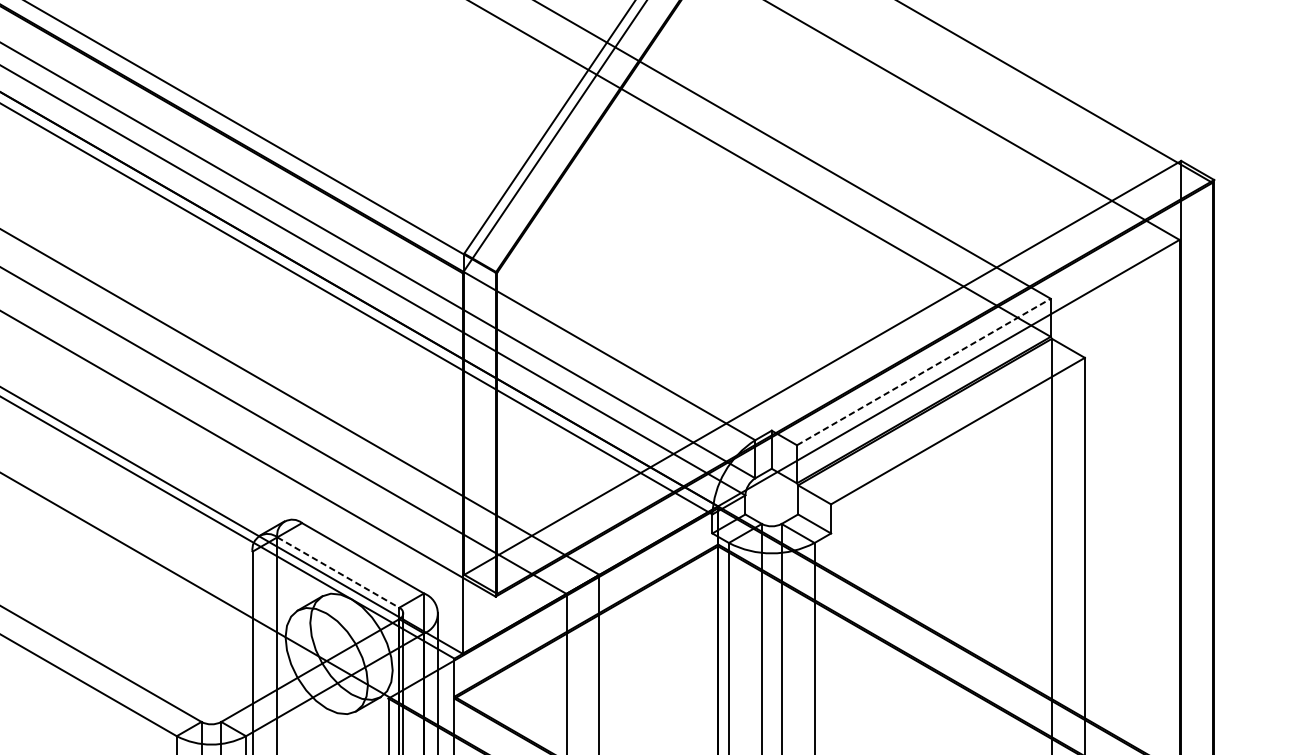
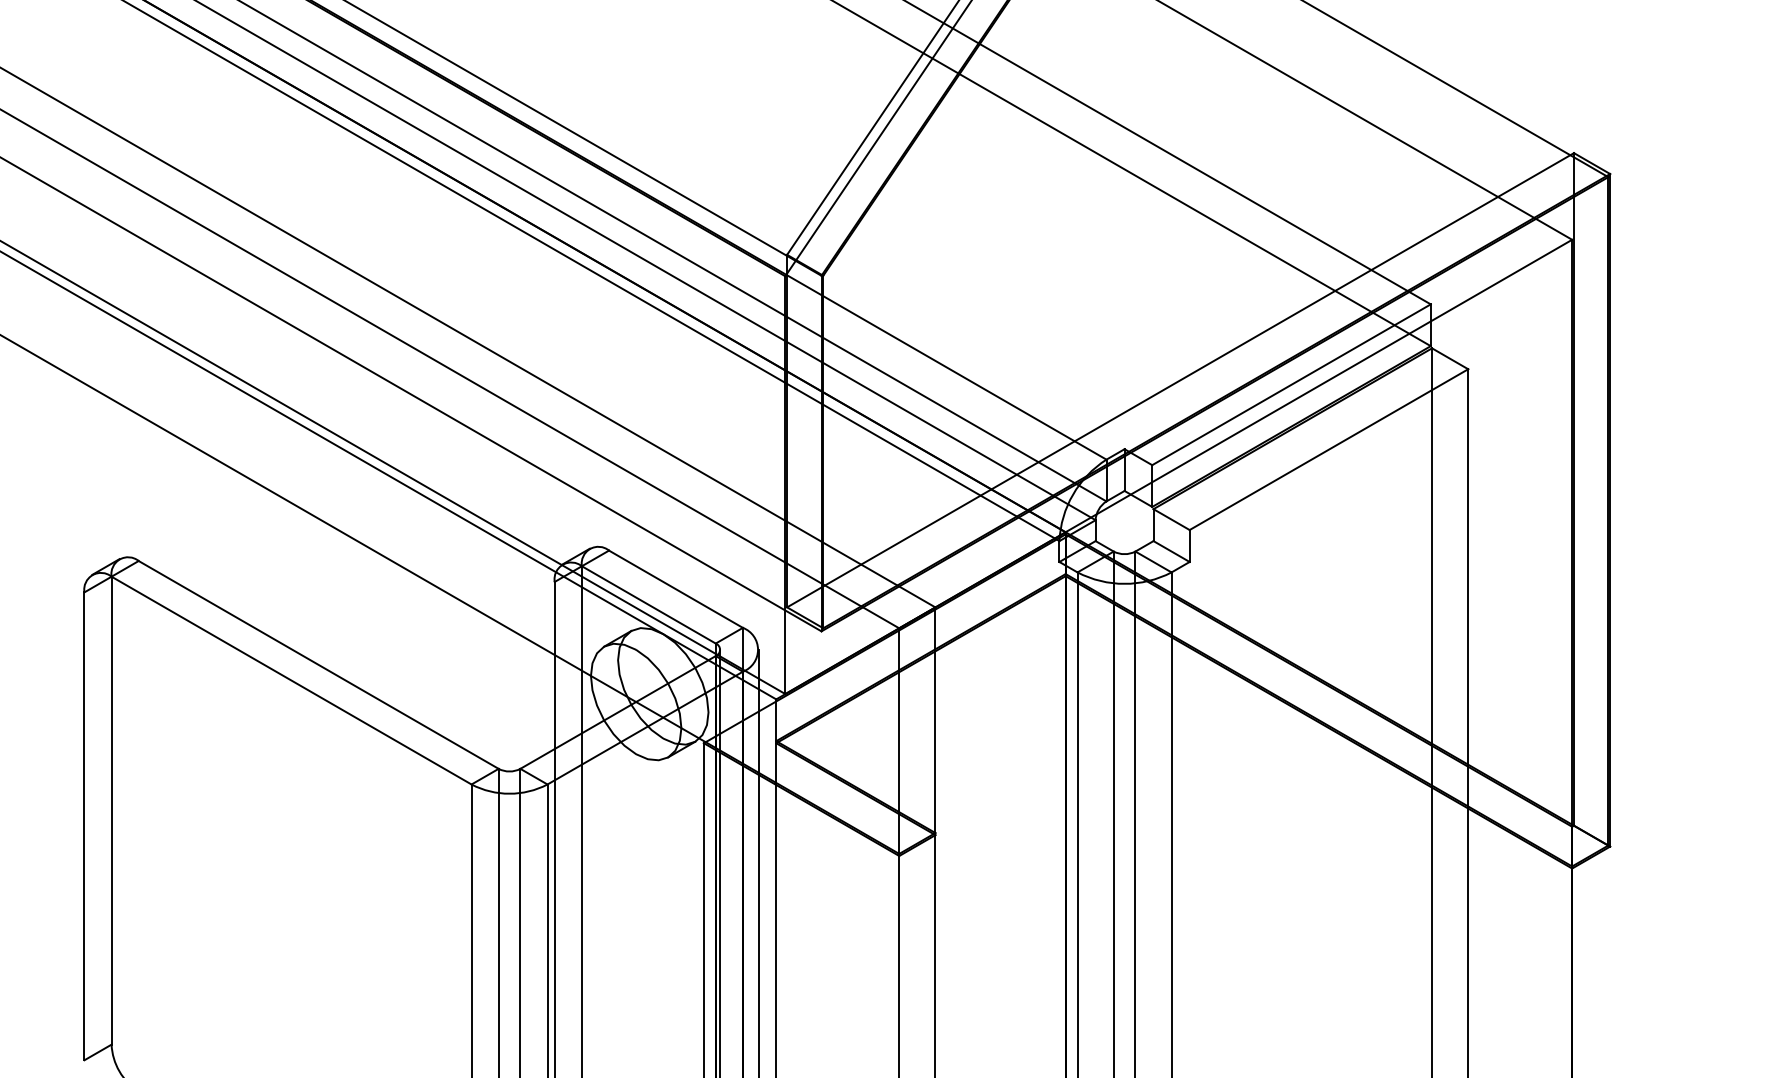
line: (923, 371) -> (1291, 384), dashed -> solid
line: (338, 573) -> (649, 605), dashed -> solid

